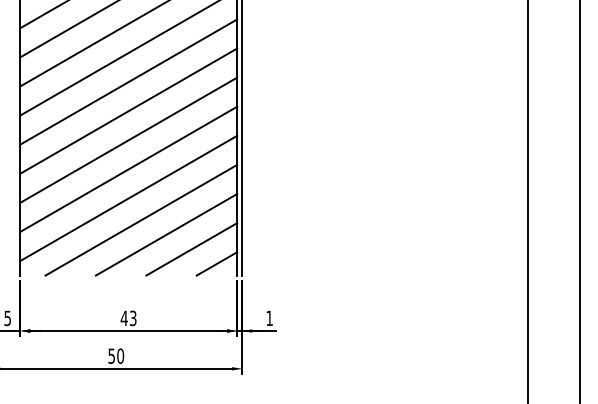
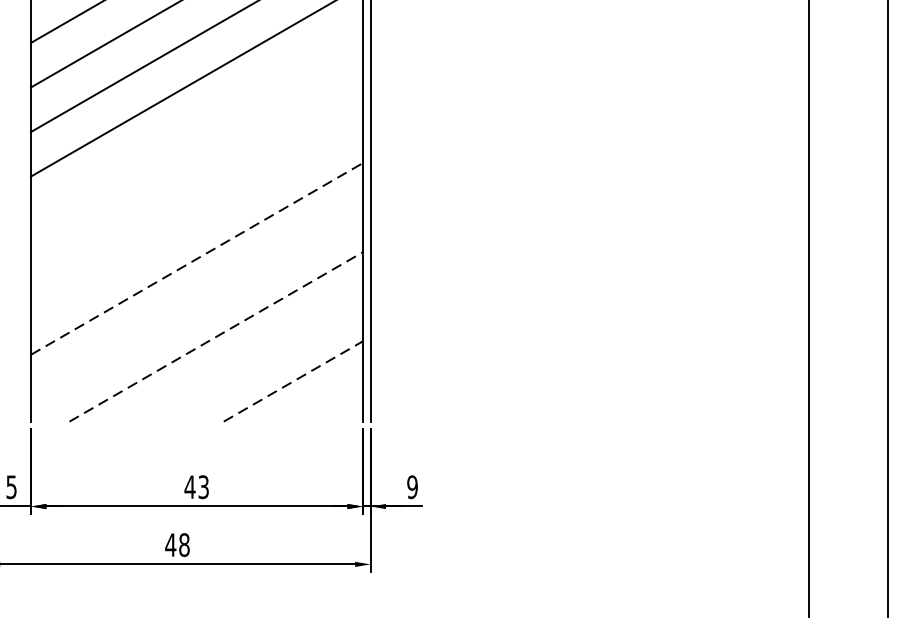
line: (128, 81) -> (196, 124), removed
line: (128, 110) -> (196, 168), removed
line: (128, 139) -> (196, 213), removed
line: (129, 169) -> (198, 259), solid -> dashed
line: (128, 197) -> (196, 302), removed
line: (141, 220) -> (216, 337), solid -> dashed
line: (166, 234) -> (254, 358), removed
line: (192, 249) -> (294, 381), solid -> dashed
line: (216, 263) -> (331, 403), removed
text: (269, 318) -> (412, 487), 1 -> 9
text: (116, 355) -> (178, 543), 50 -> 48

